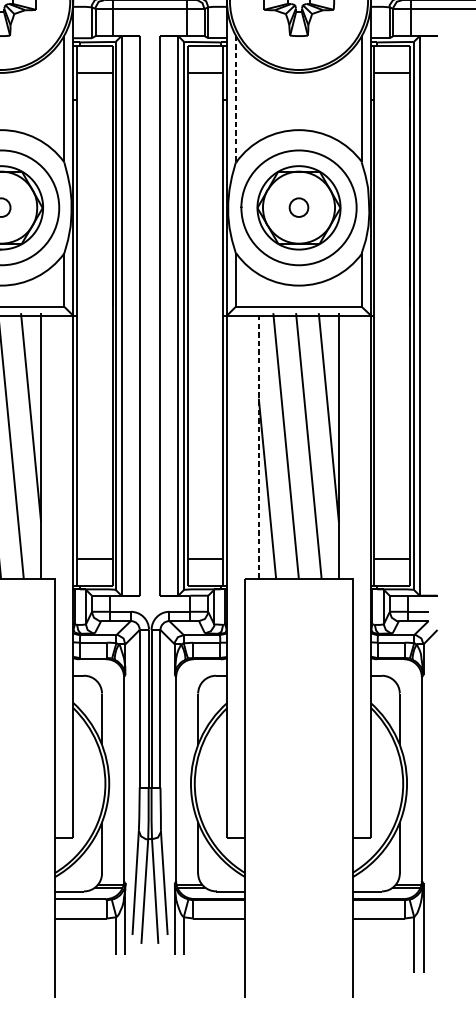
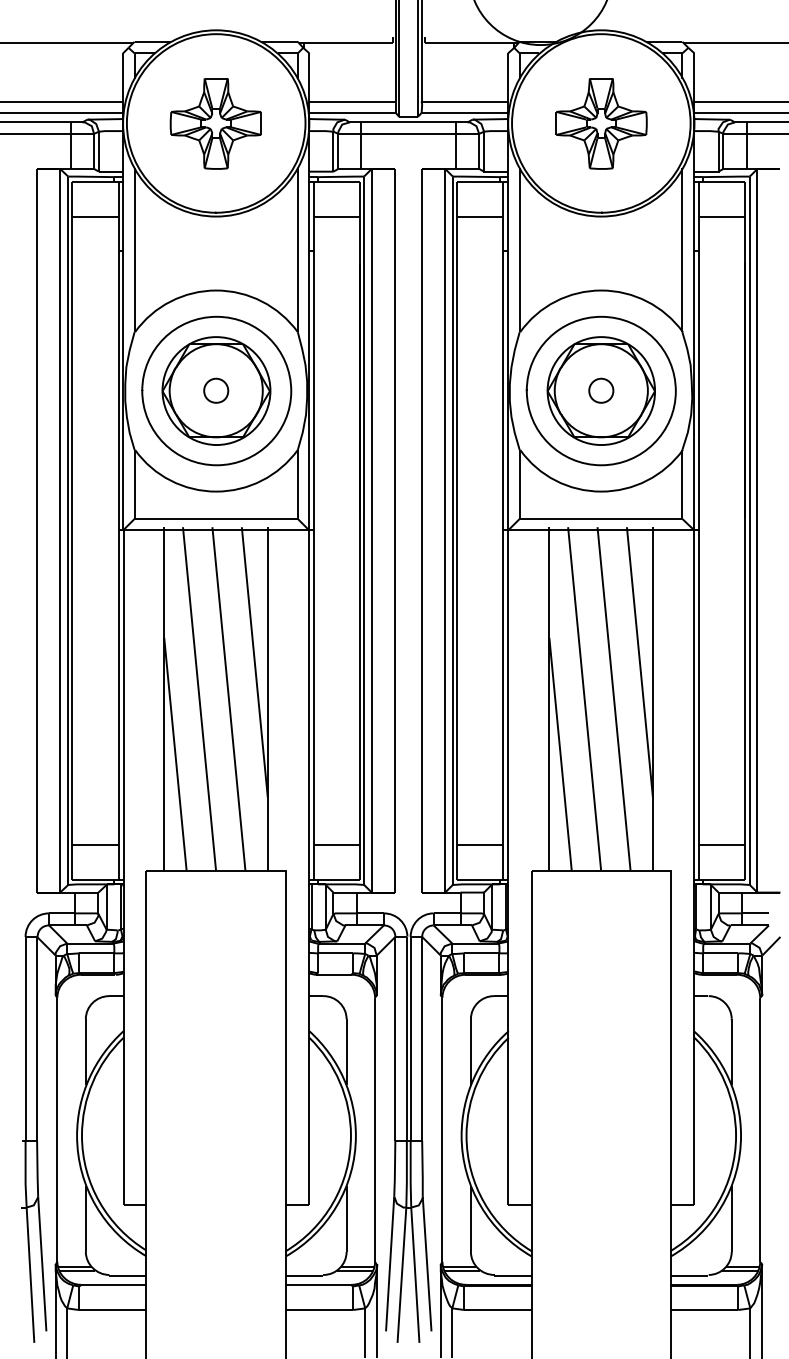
line: (235, 99) -> (519, 251), dashed -> solid
line: (258, 445) -> (549, 698), dashed -> solid

